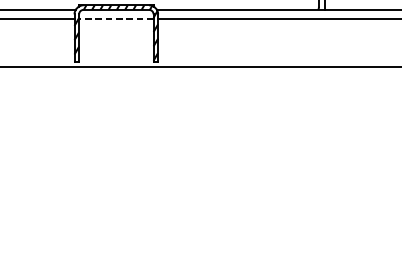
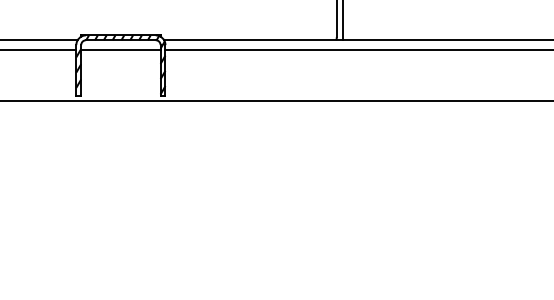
line: (115, 18) -> (120, 49), dashed -> solid

